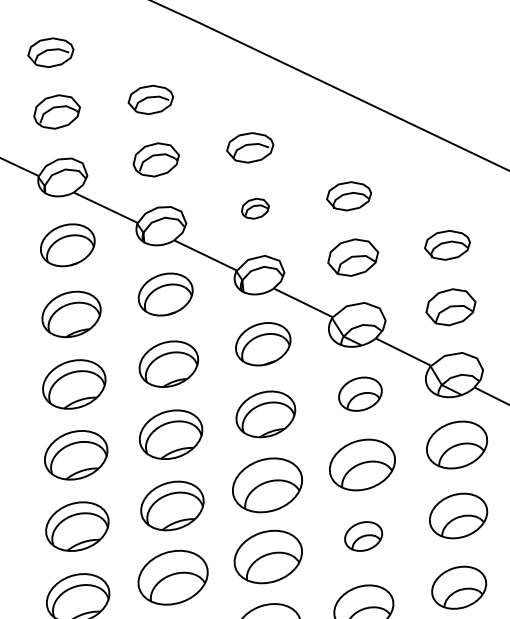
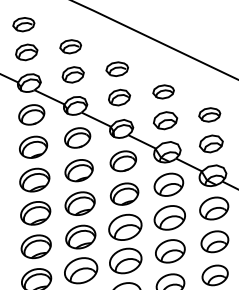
part: (255, 208) -> (119, 97), size x1.67
part: (359, 393) -> (168, 184), size x1.43
part: (363, 536) -> (170, 251), size x1.67

